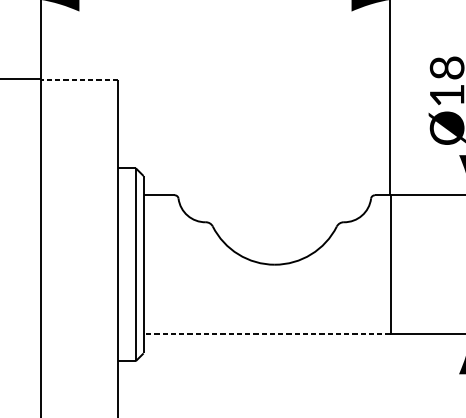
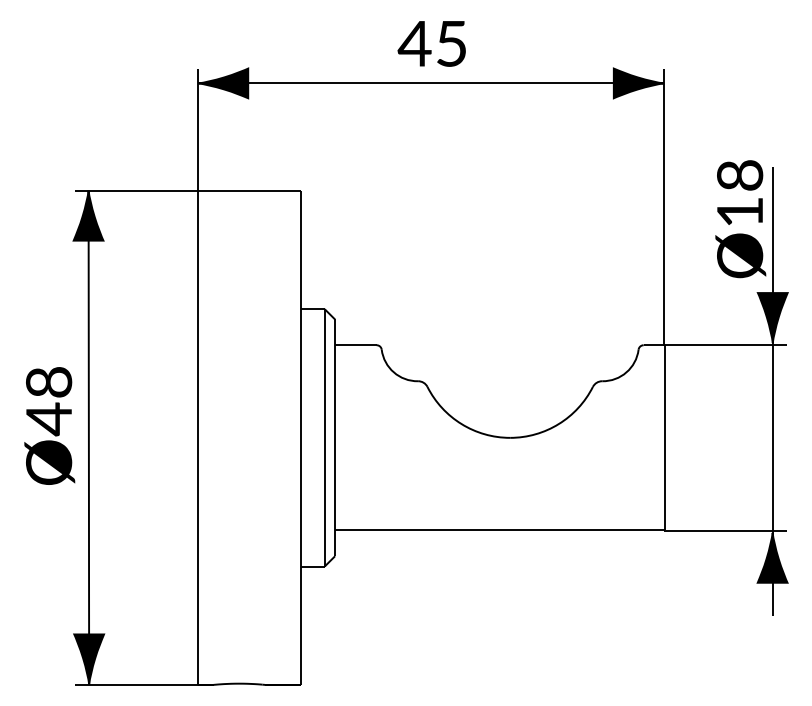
line: (79, 79) -> (249, 190), dashed -> solid
line: (266, 334) -> (499, 530), dashed -> solid

